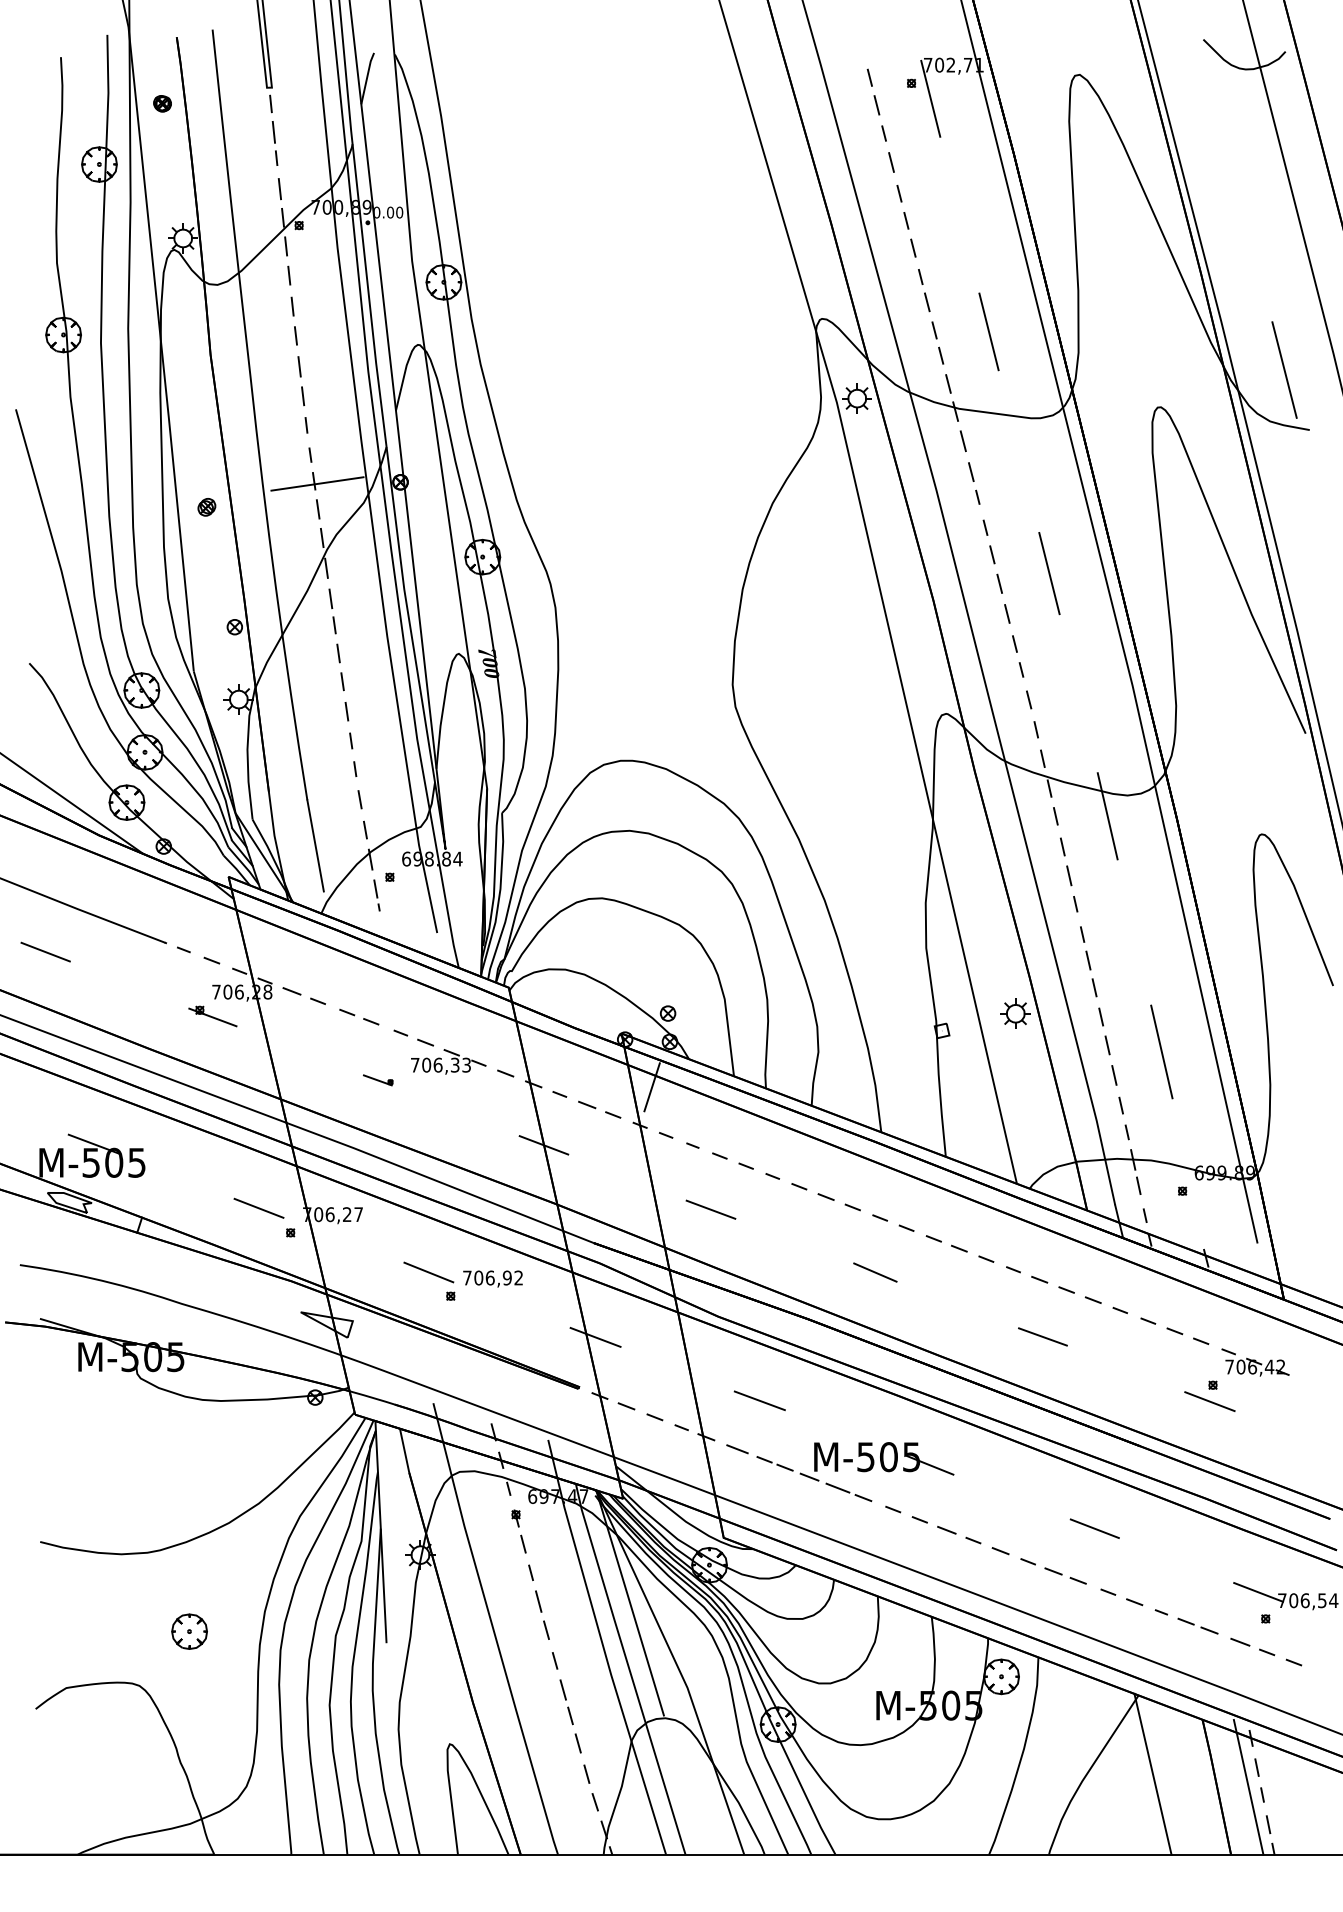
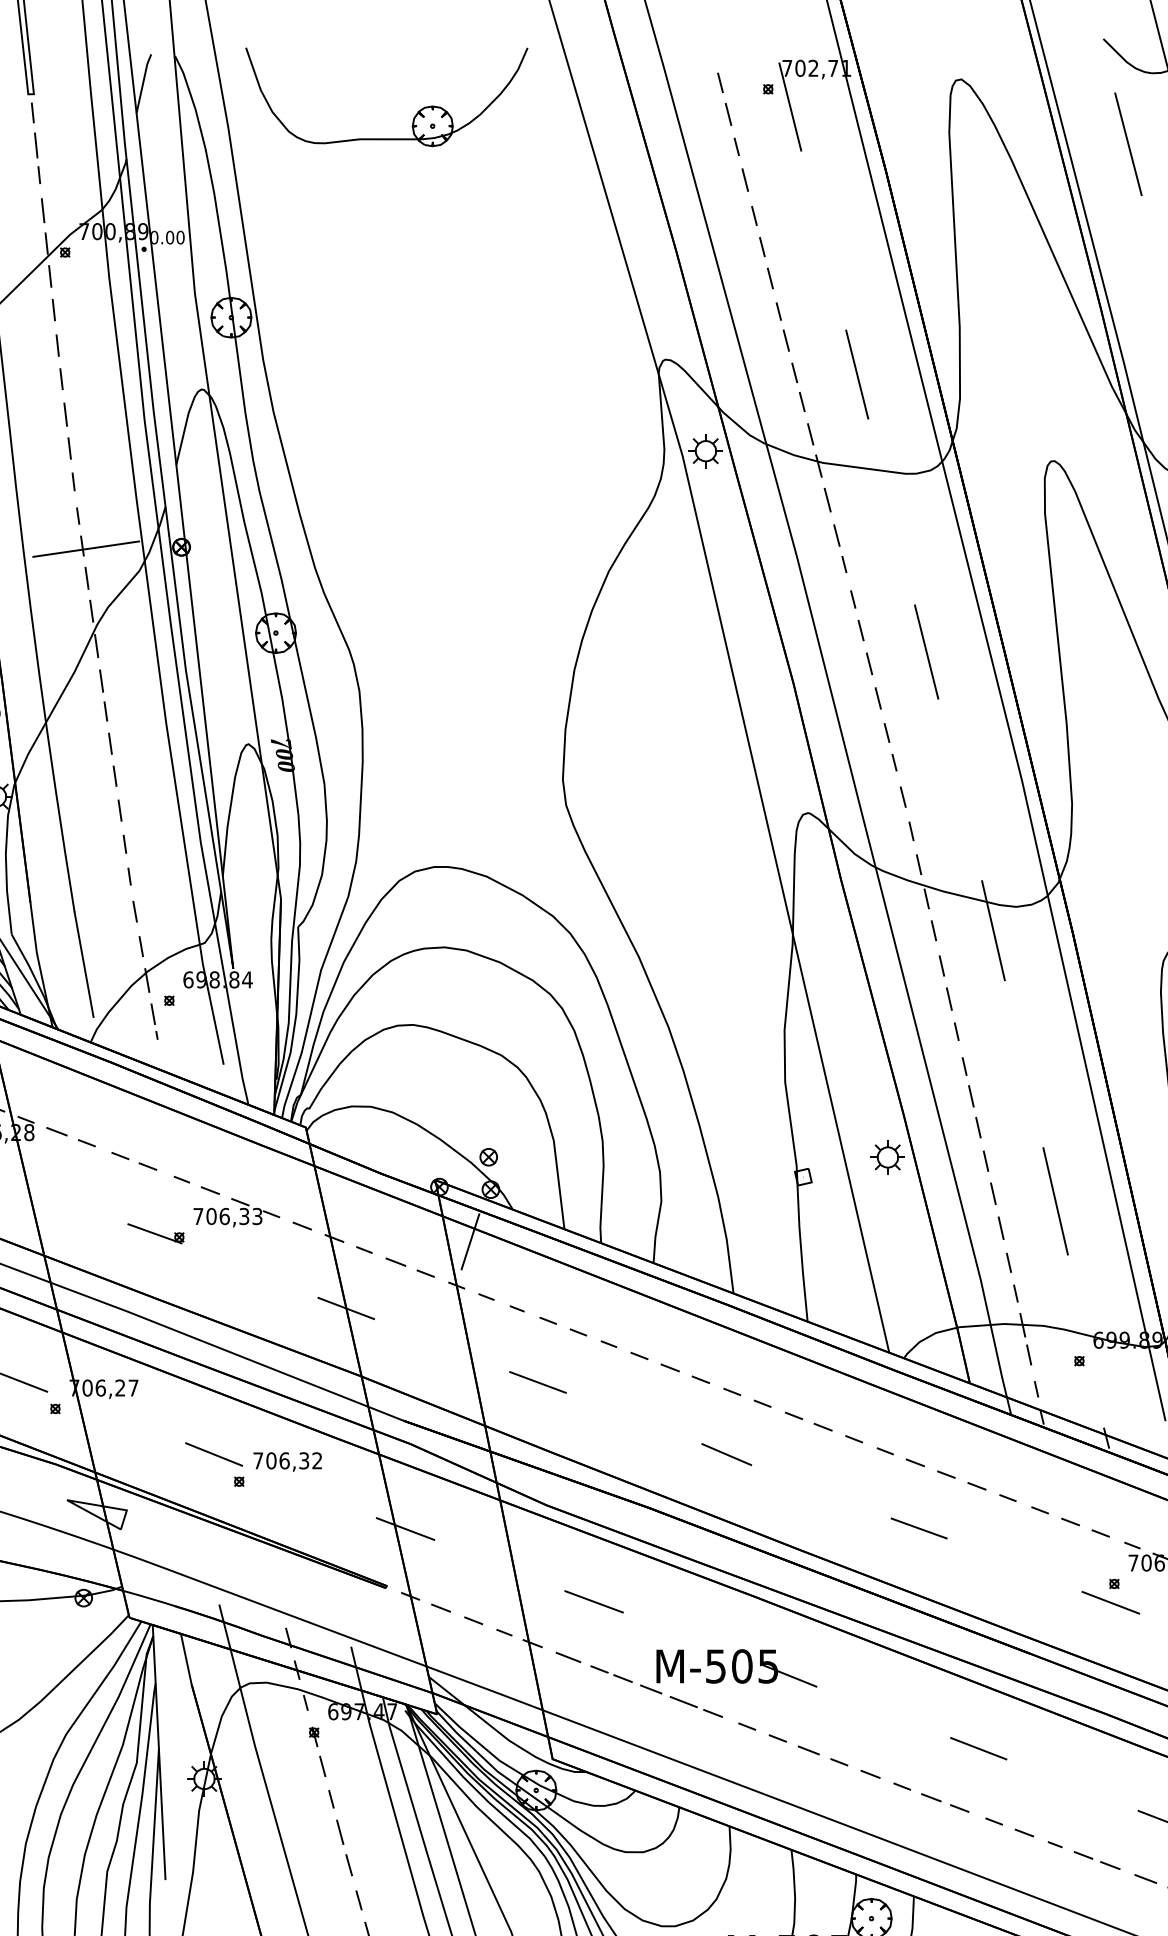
part: (602, 107) -> (413, 116), added
line: (1224, 131) -> (1127, 144), added
part: (378, 1080) -> (156, 1234), size x1.67
text: (506, 1277) -> (303, 1460), 706,92 -> 706,32

